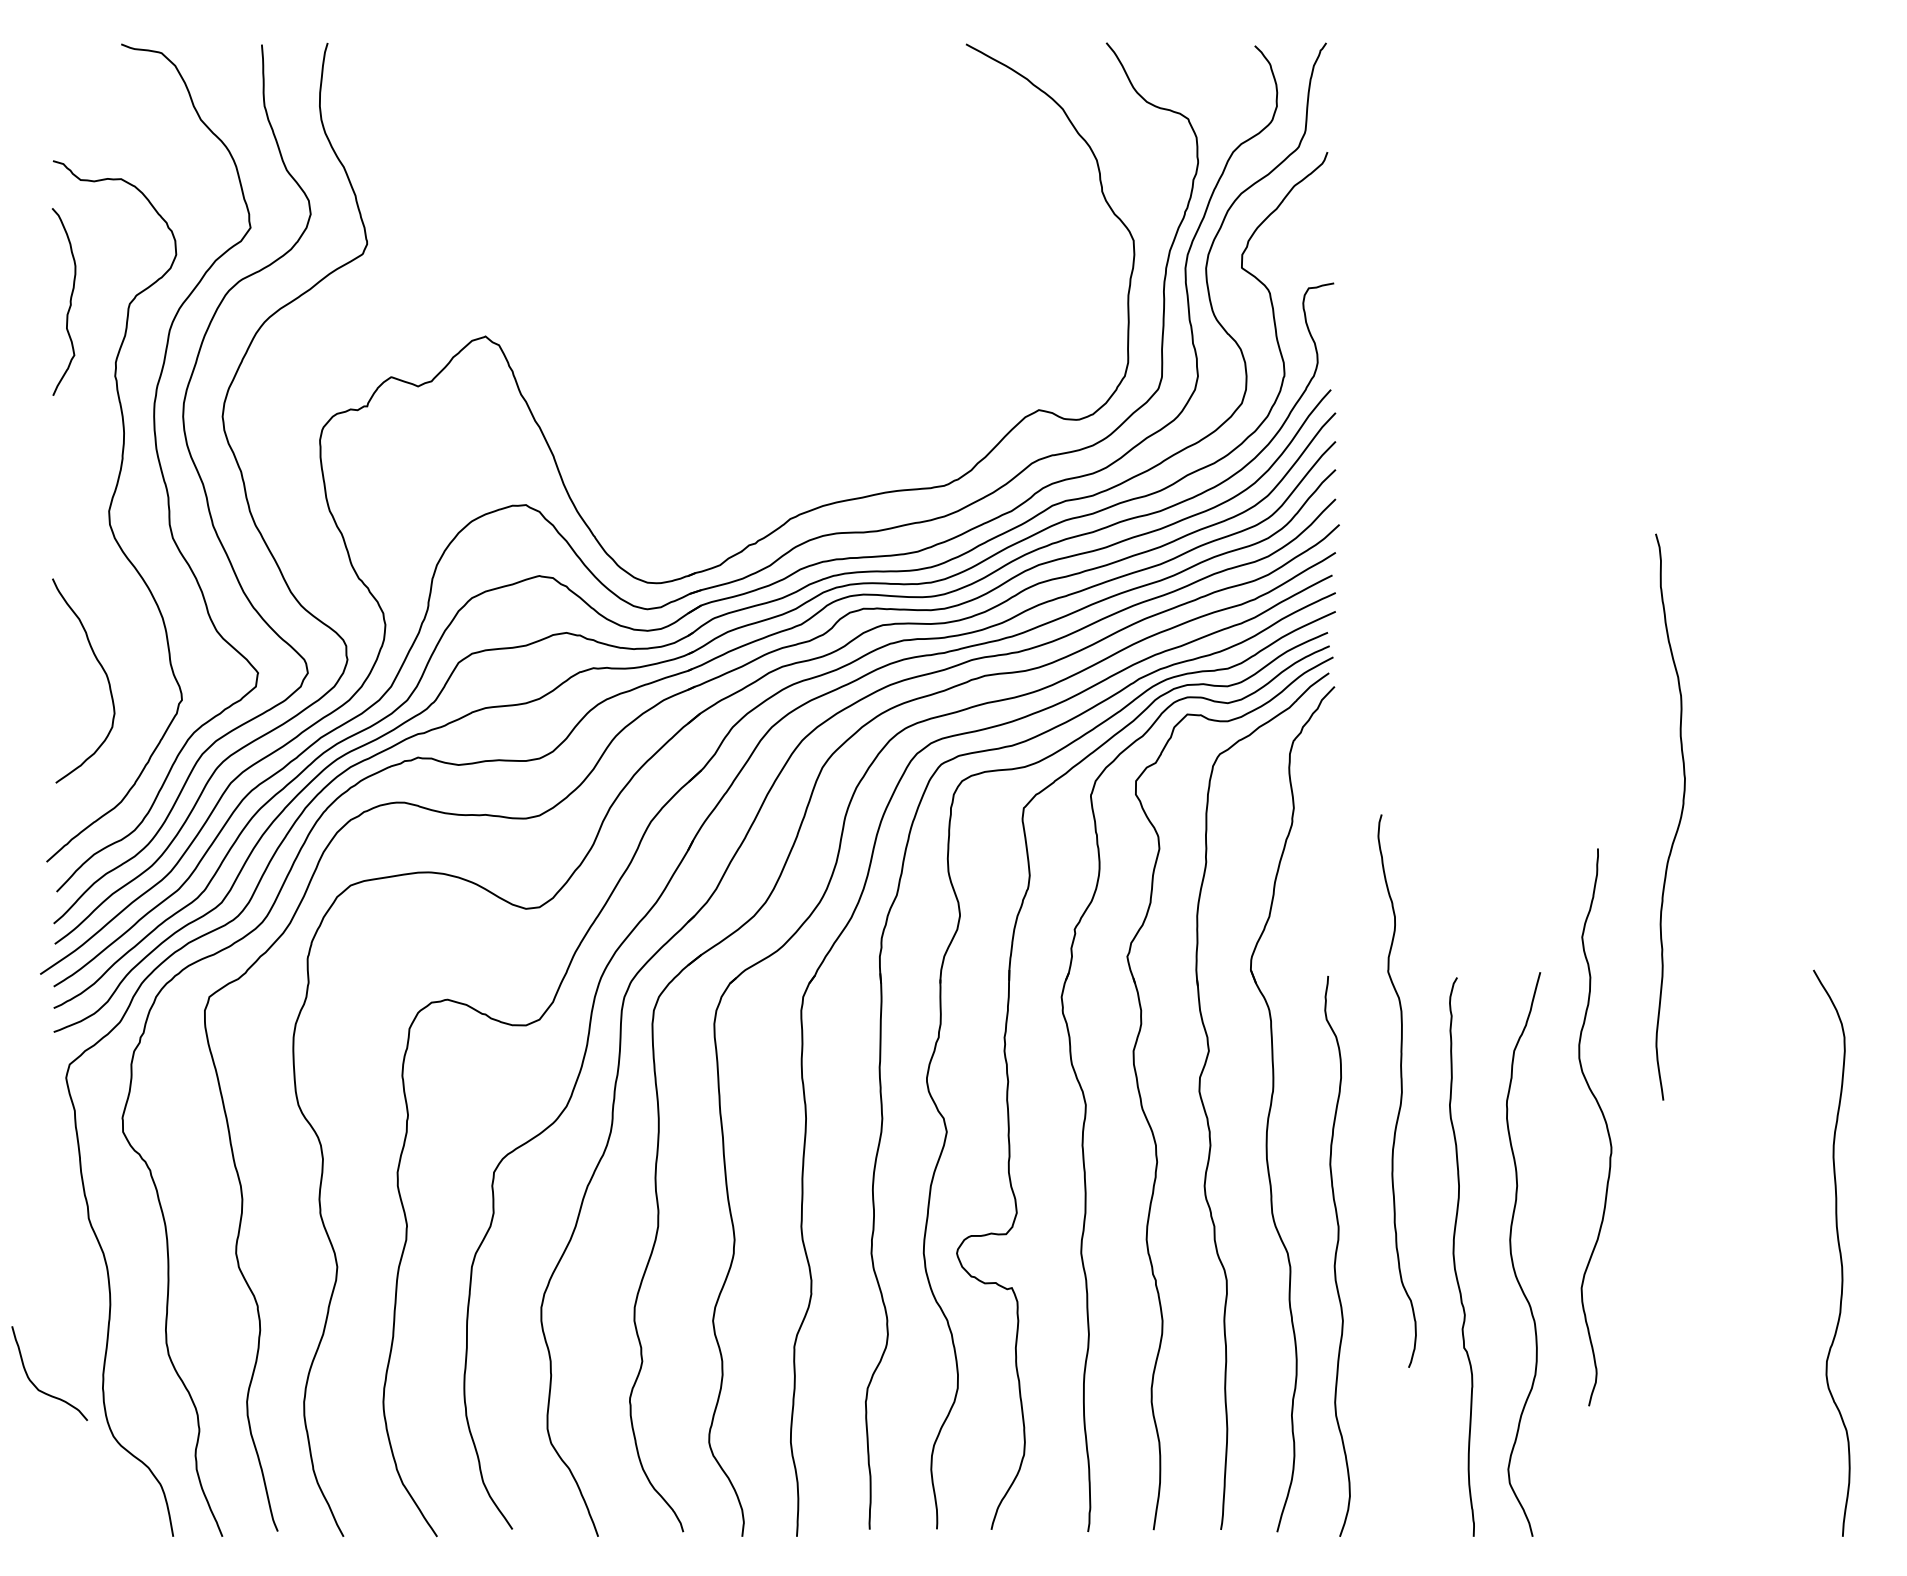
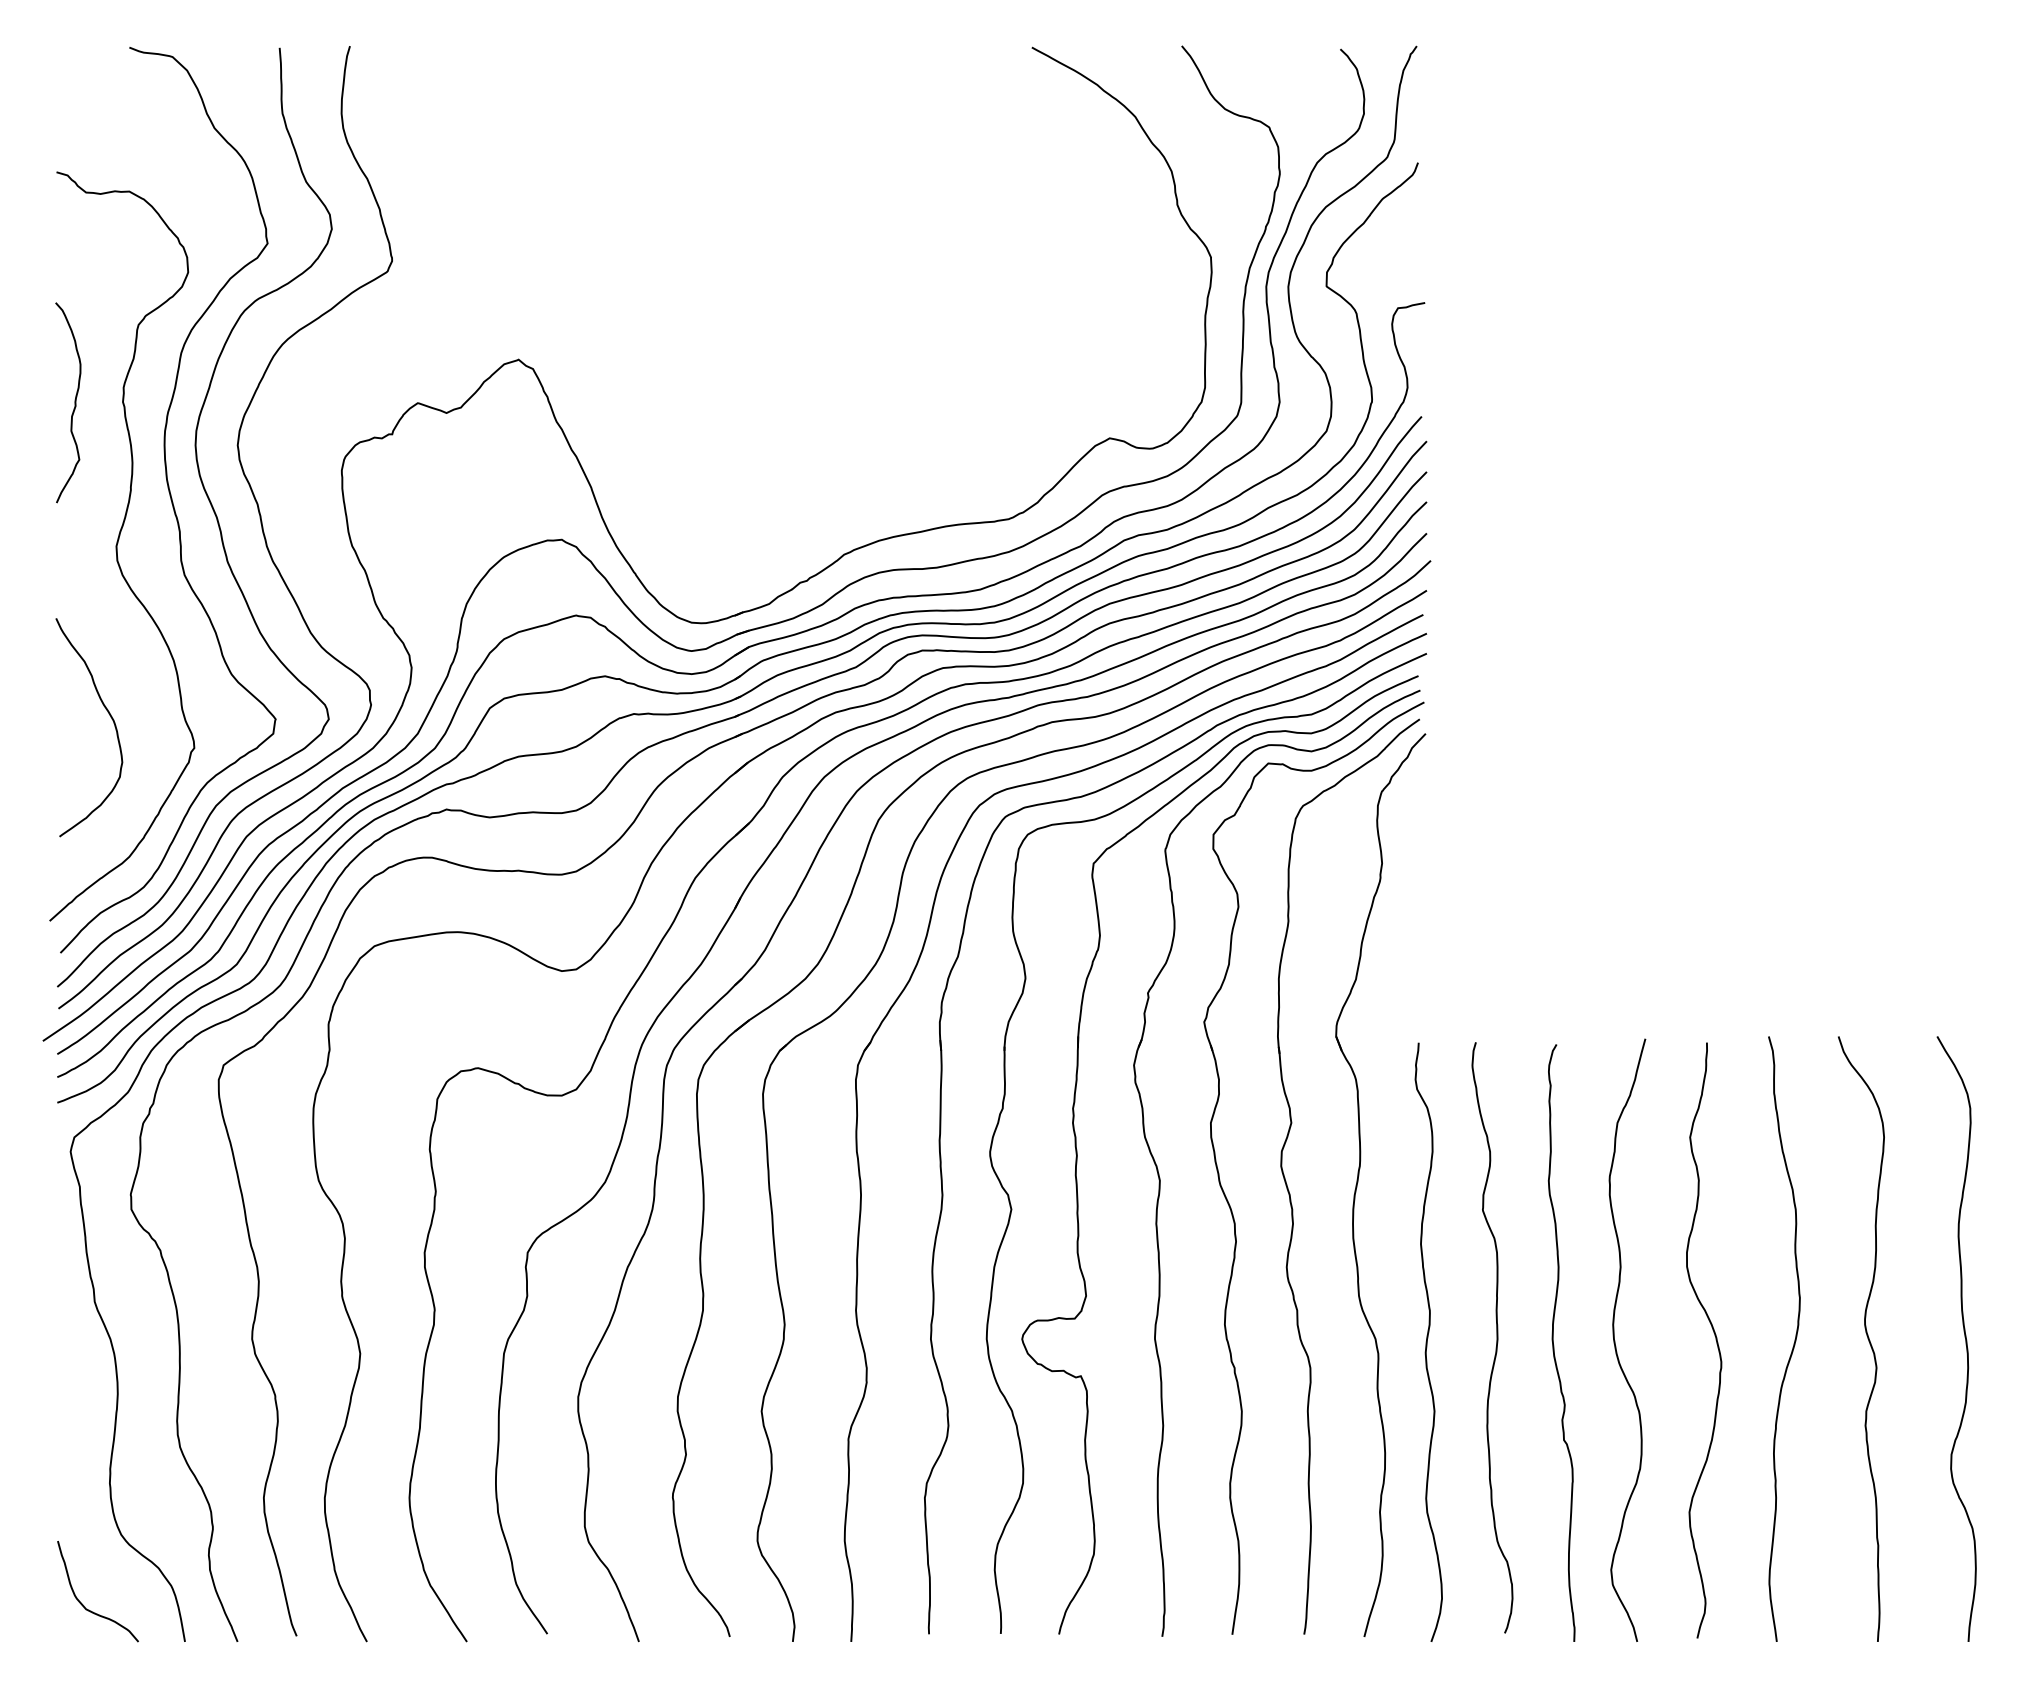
curve: (69, 301) -> (74, 402), moved
curve: (1679, 817) -> (1794, 1339), moved
curve: (1400, 1090) -> (1496, 1337), moved
curve: (1605, 1127) -> (1715, 1340), moved
curve: (1747, 1249) -> (1866, 1335), added
curve: (36, 1385) -> (83, 1604), moved

